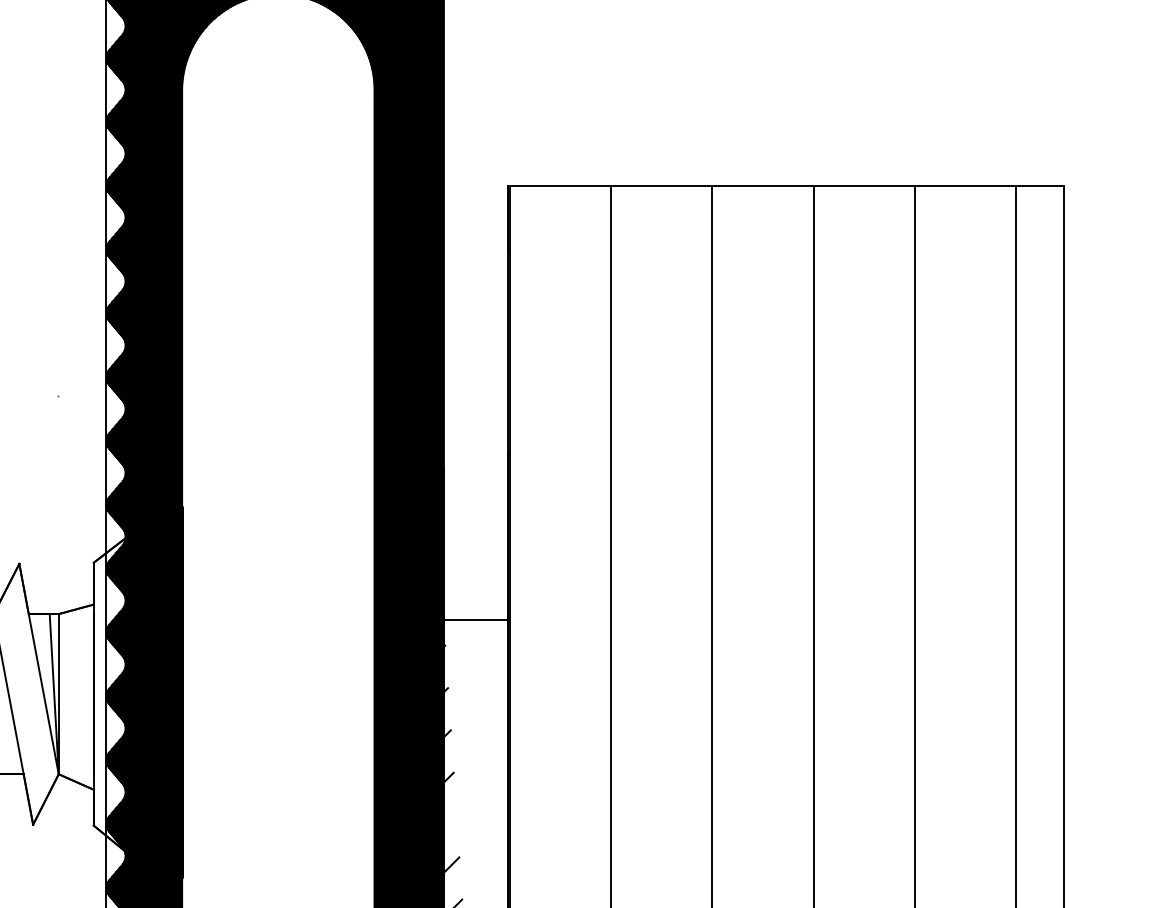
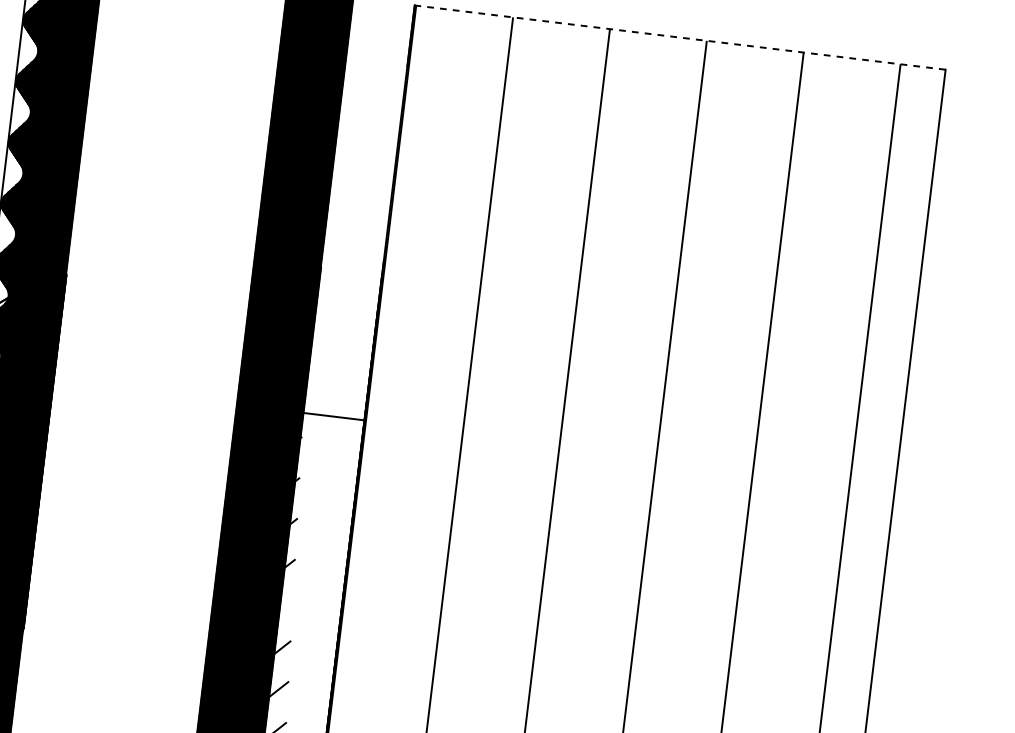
line: (785, 186) -> (679, 37), solid -> dashed

